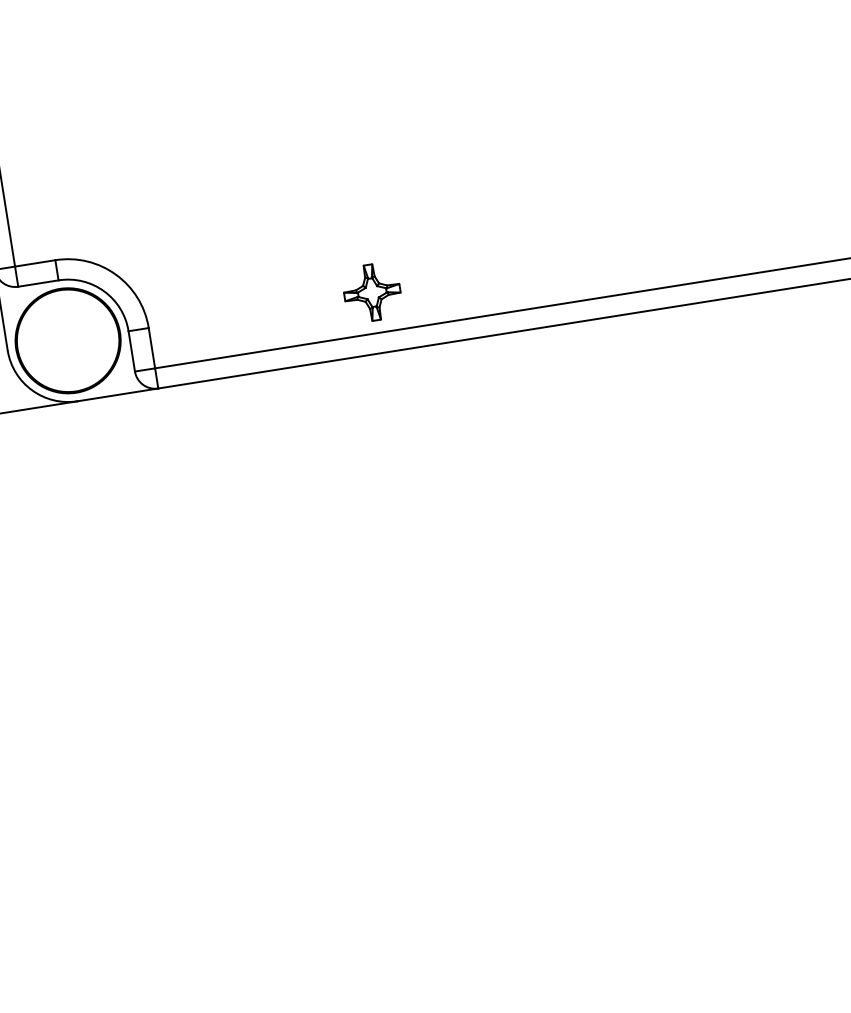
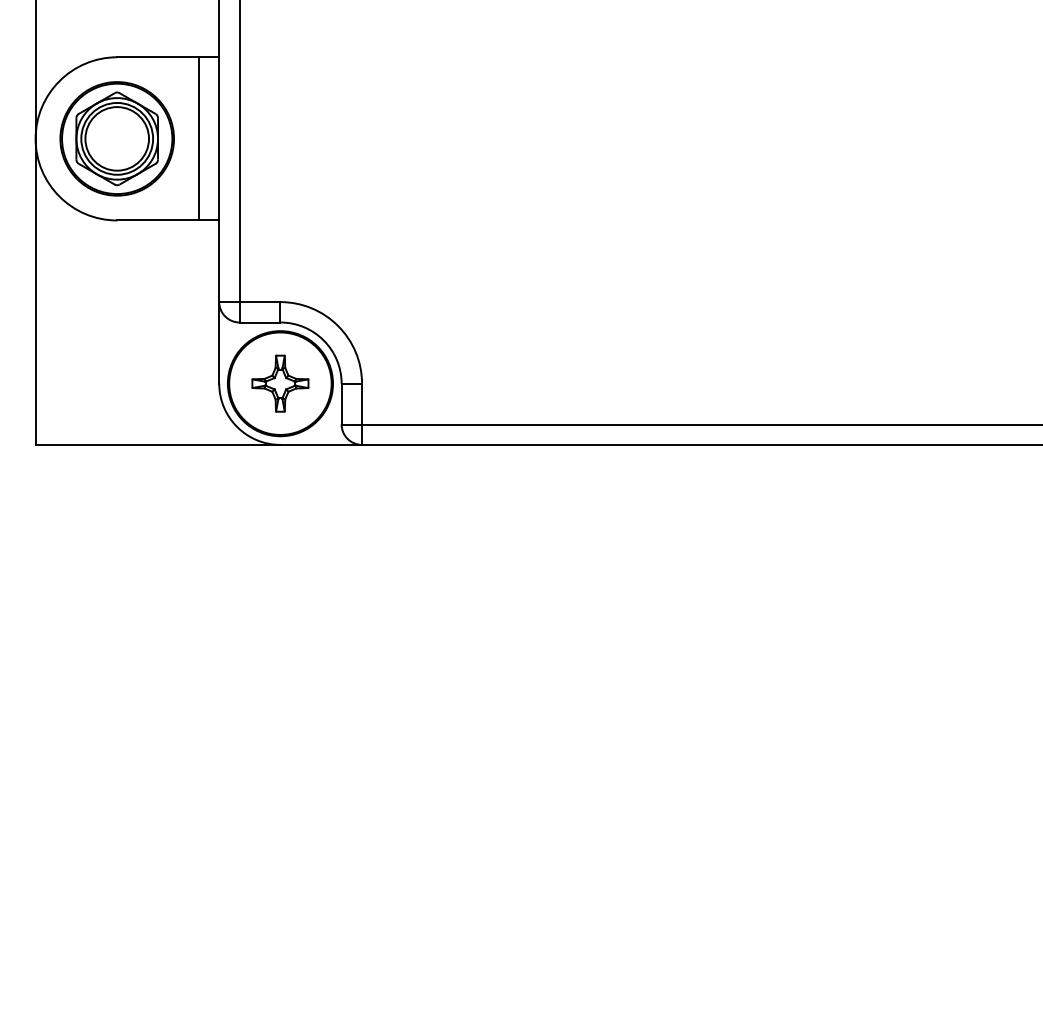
part: (372, 292) -> (280, 383), moved

